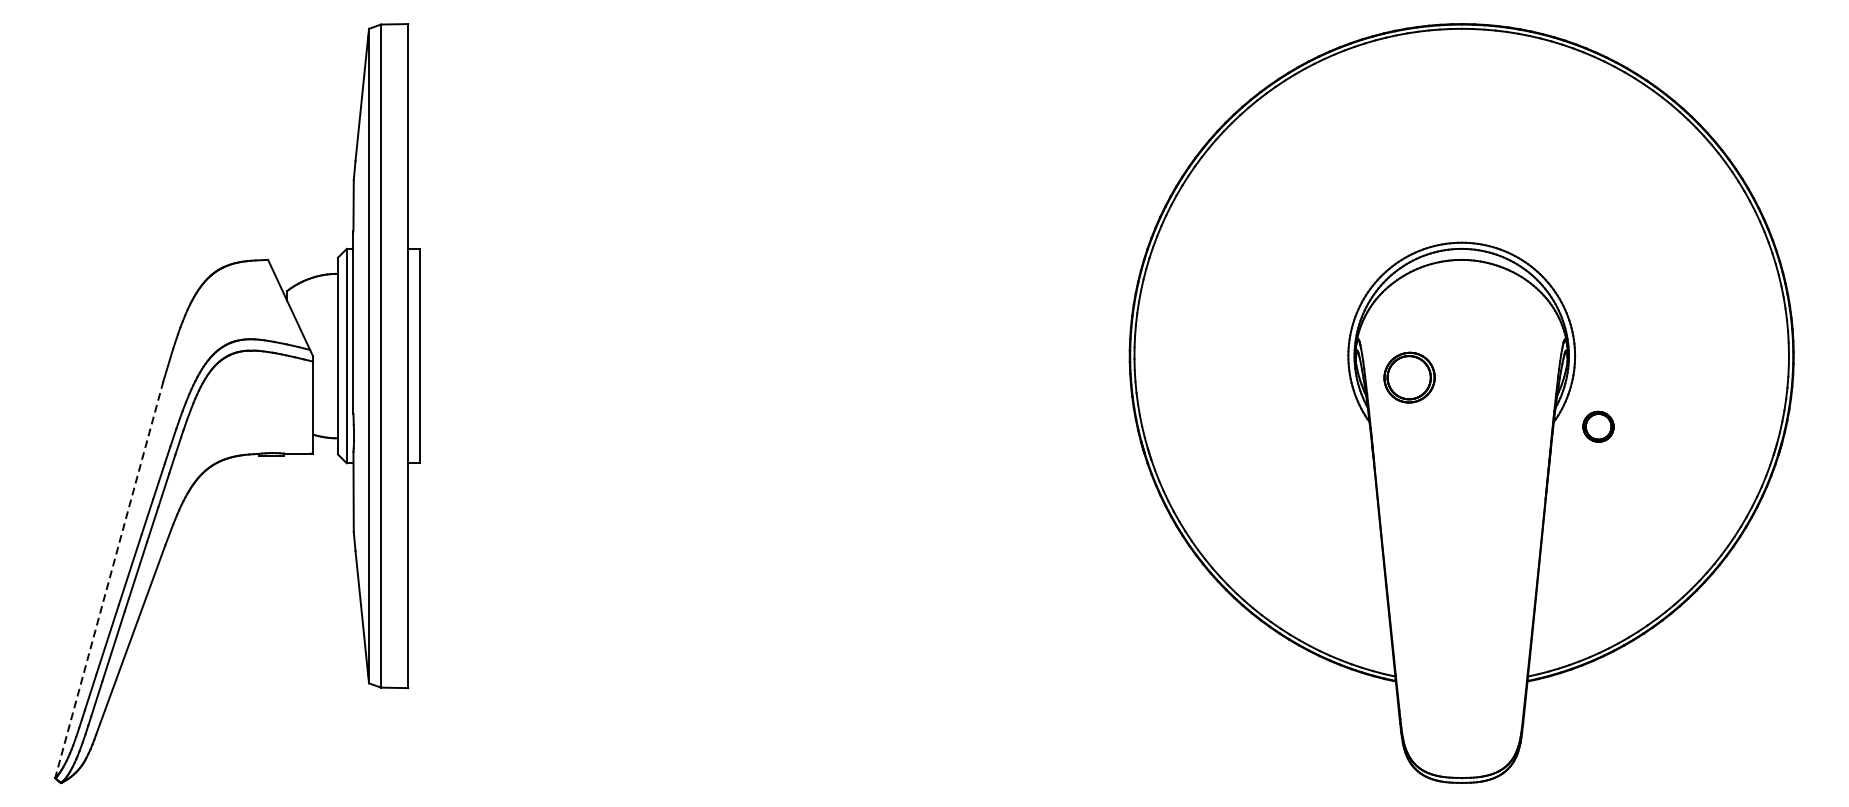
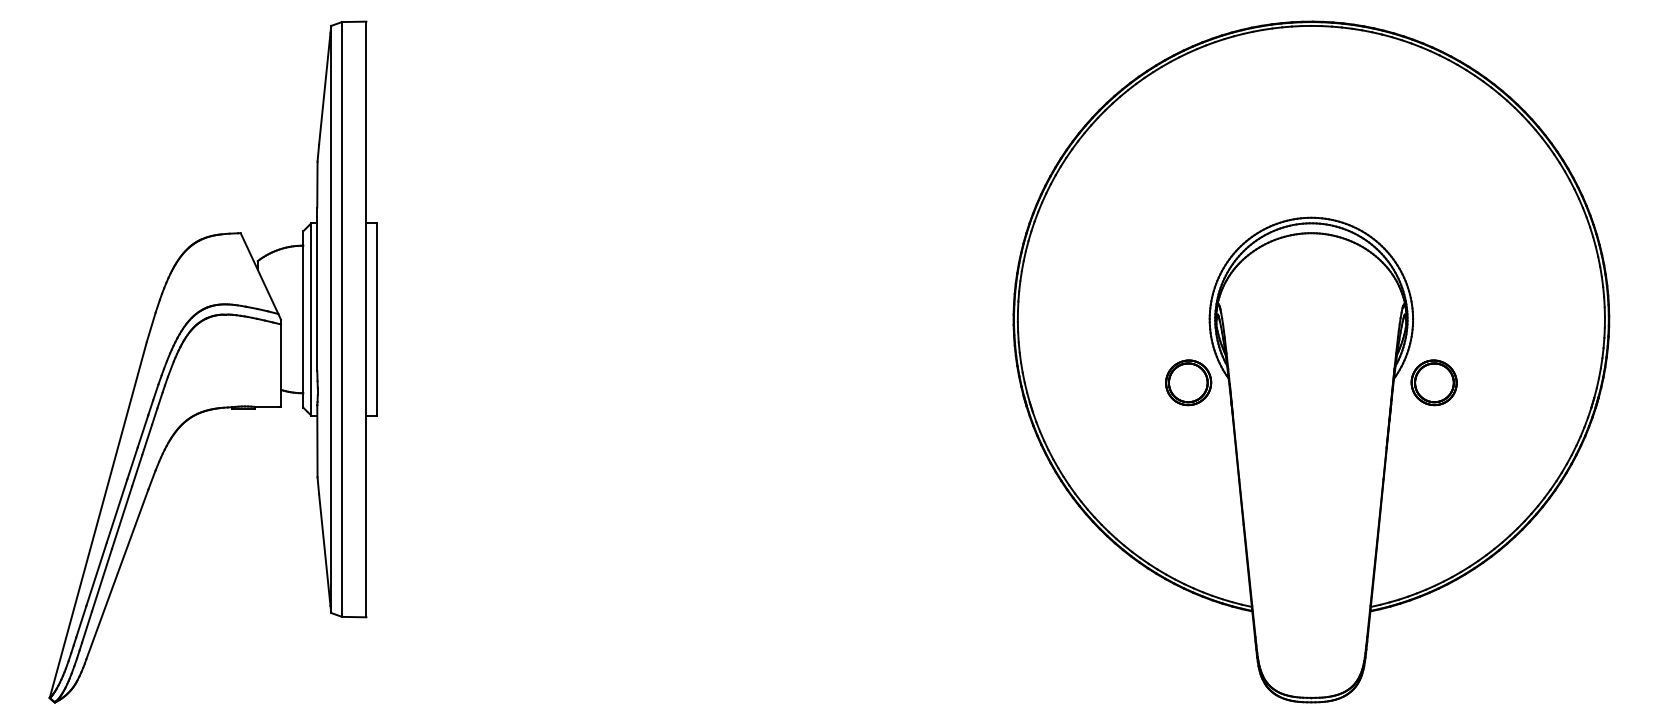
part: (1409, 377) -> (1188, 382), moved
part: (1597, 426) -> (1433, 382), size x1.67
line: (109, 580) -> (98, 520), dashed -> solid

